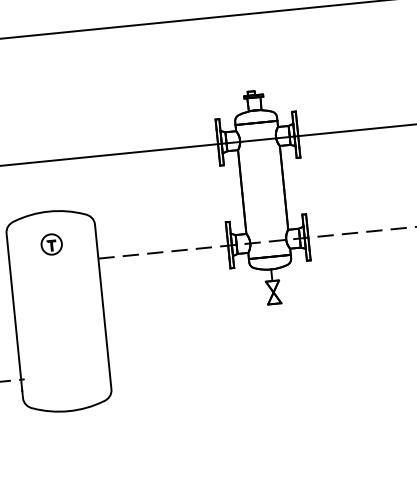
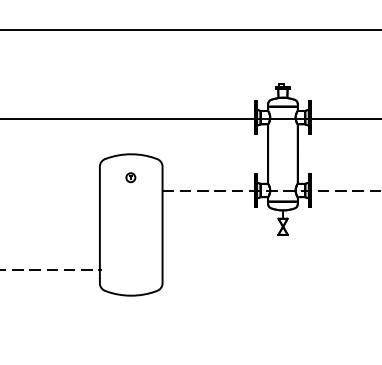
part: (51, 244) -> (130, 177), size x0.62

